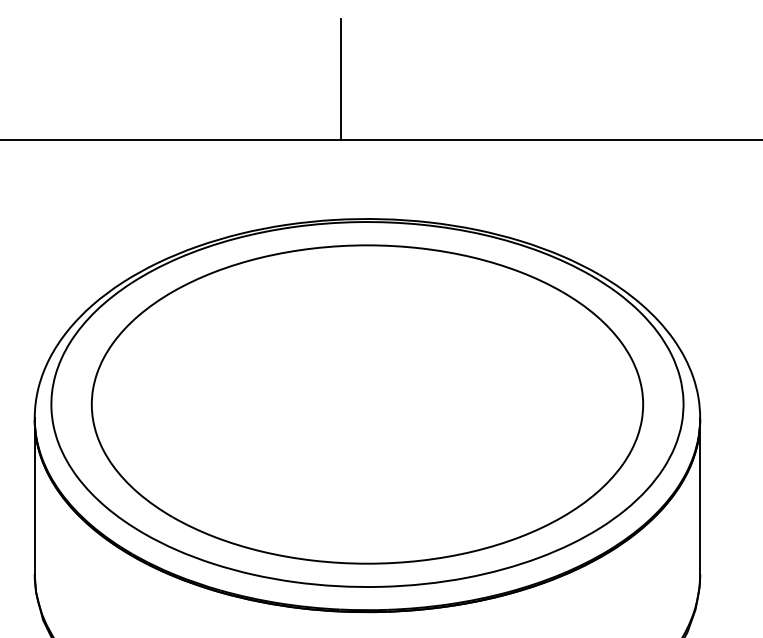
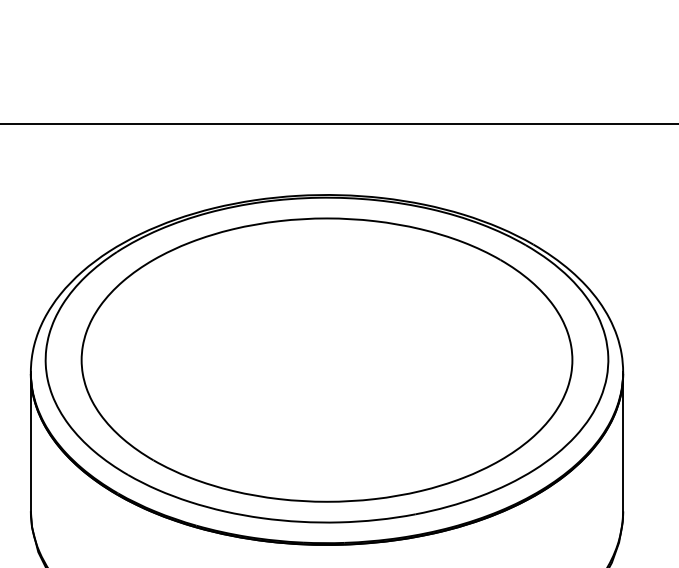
line: (341, 79) -> (303, 70), removed

